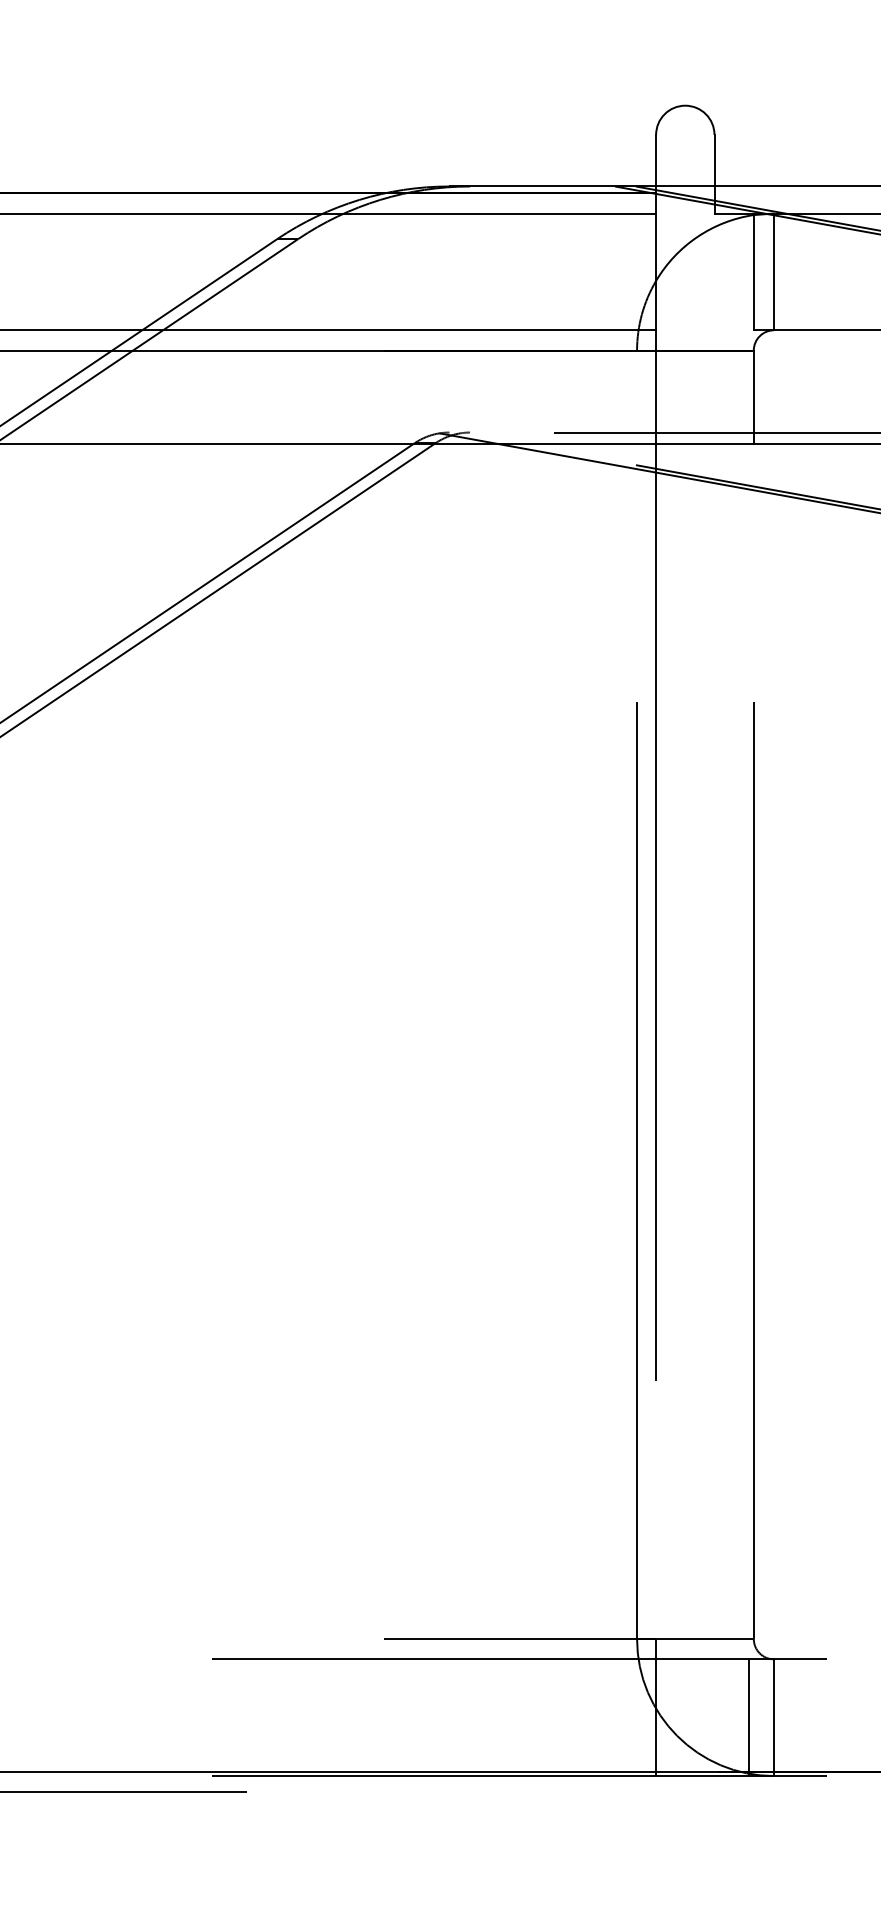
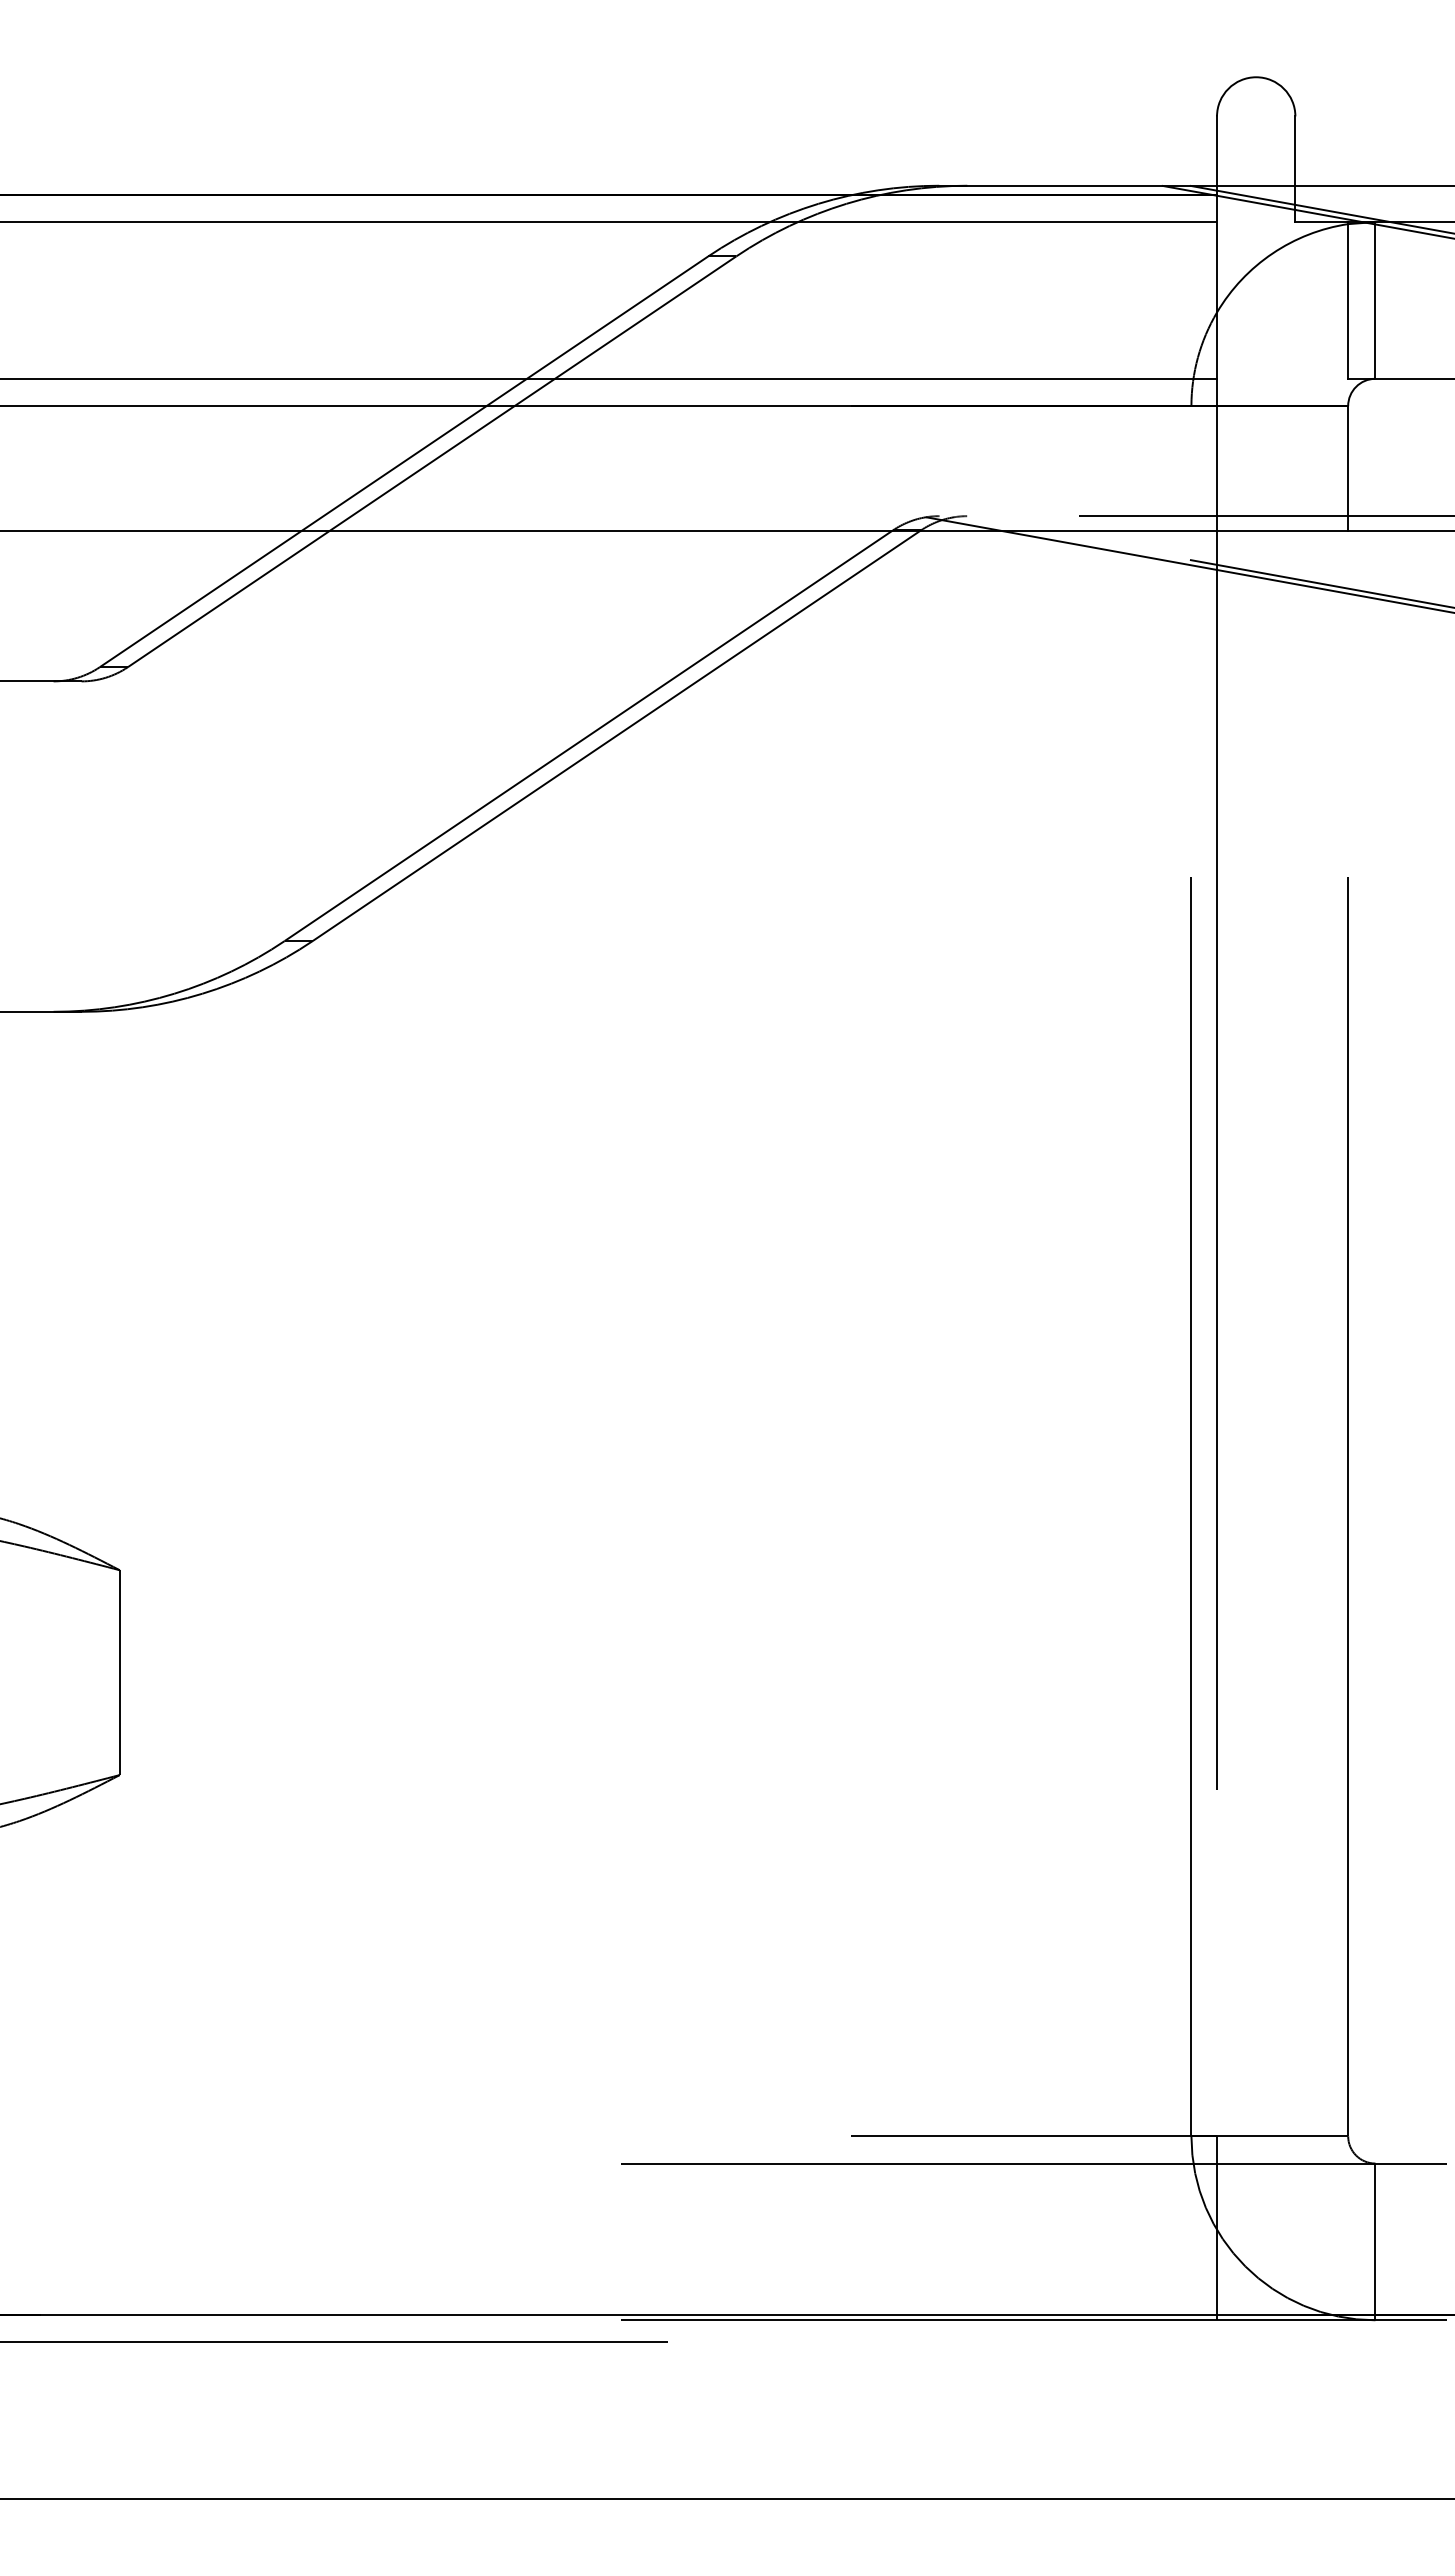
line: (748, 1717) -> (1341, 2241), removed

